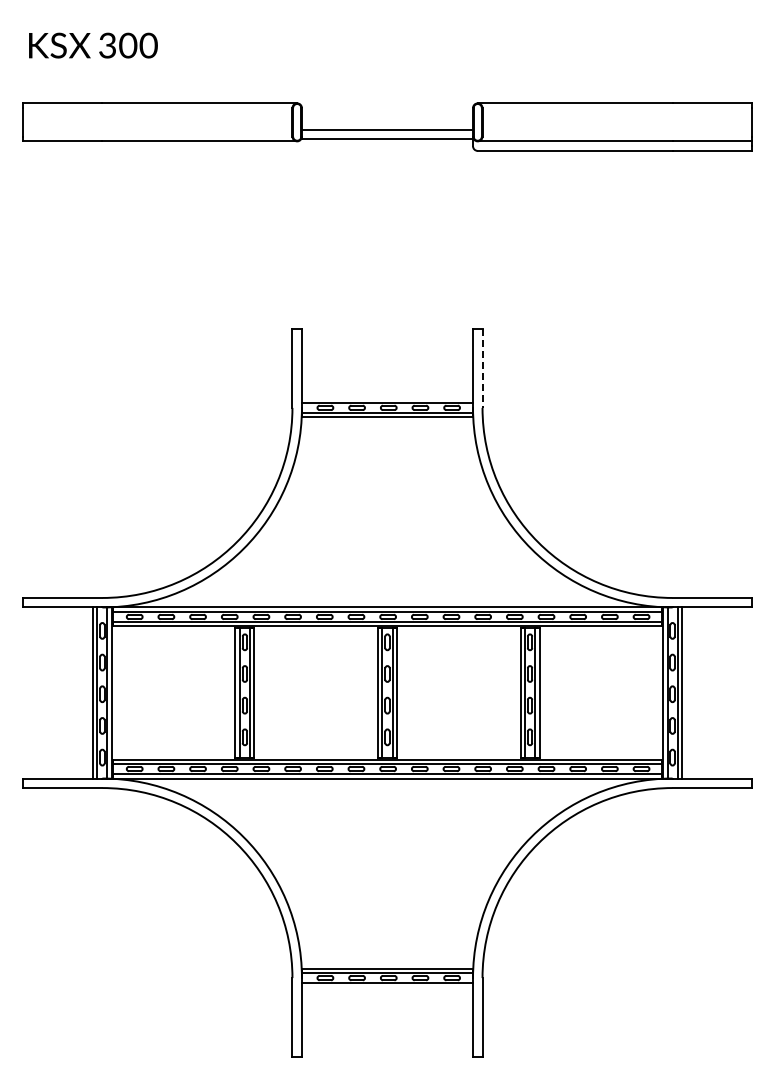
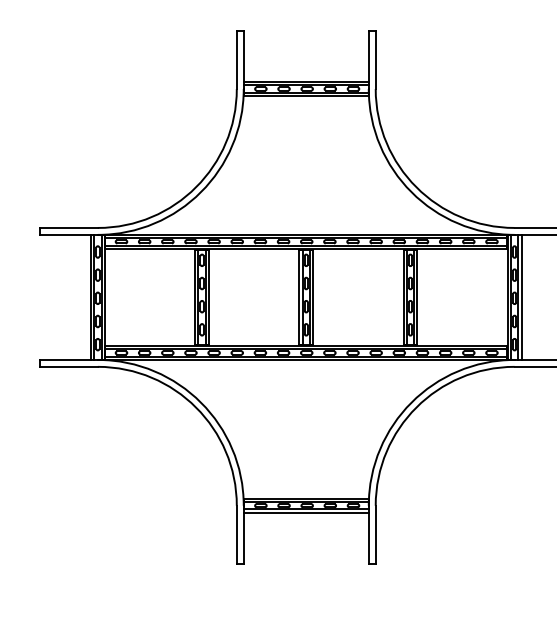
line: (482, 368) -> (375, 60), dashed -> solid
line: (387, 398) -> (306, 82), added
line: (387, 987) -> (306, 512), added

